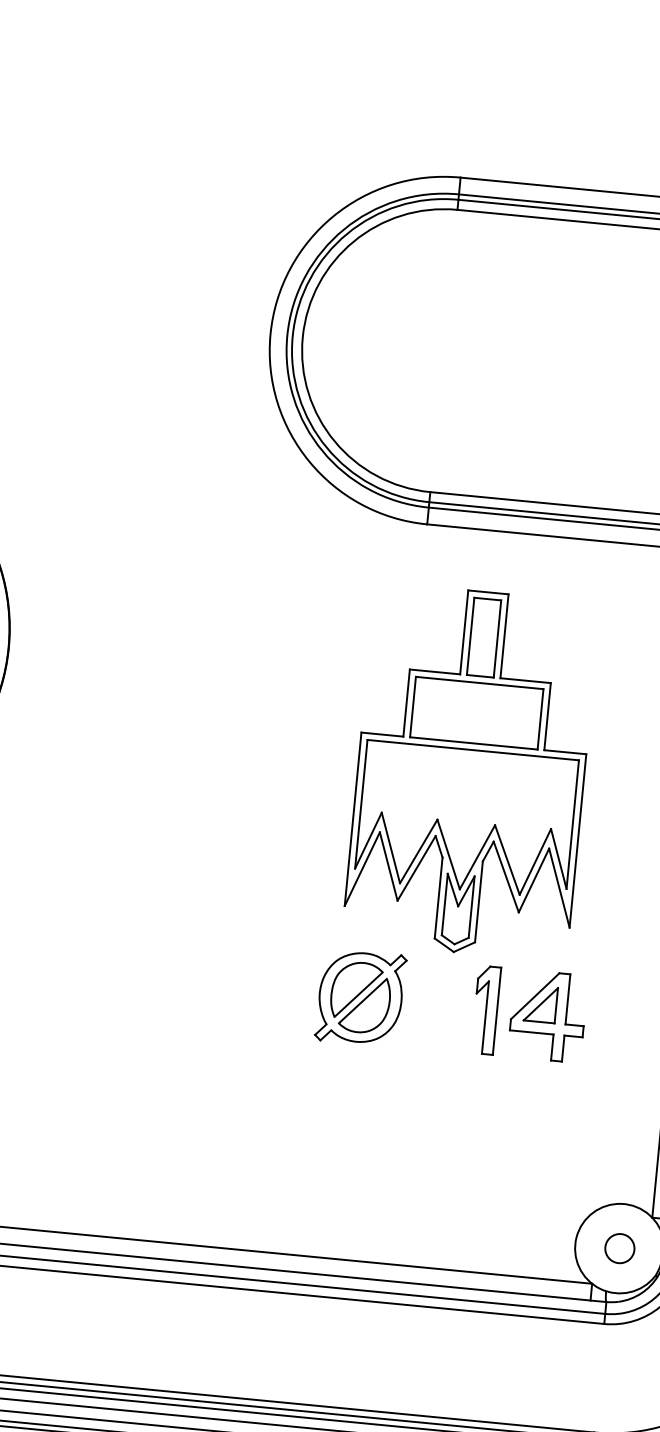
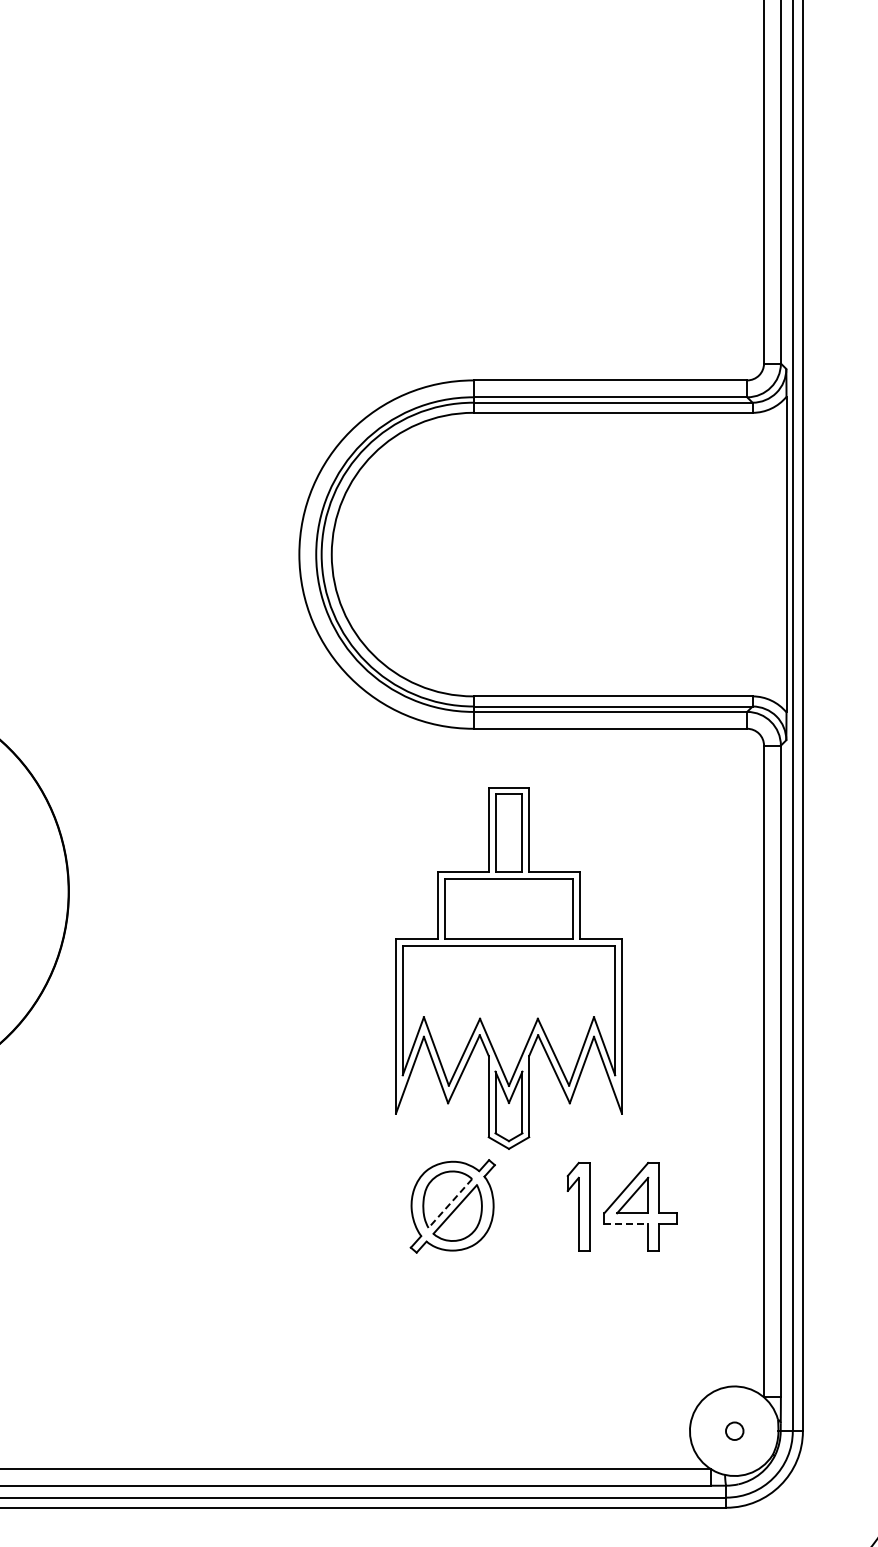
part: (470, 772) -> (508, 968), moved
line: (358, 994) -> (450, 1203), solid -> dashed
line: (531, 1032) -> (626, 1224), solid -> dashed
circle: (619, 1247) -> (734, 1430), size x0.6

